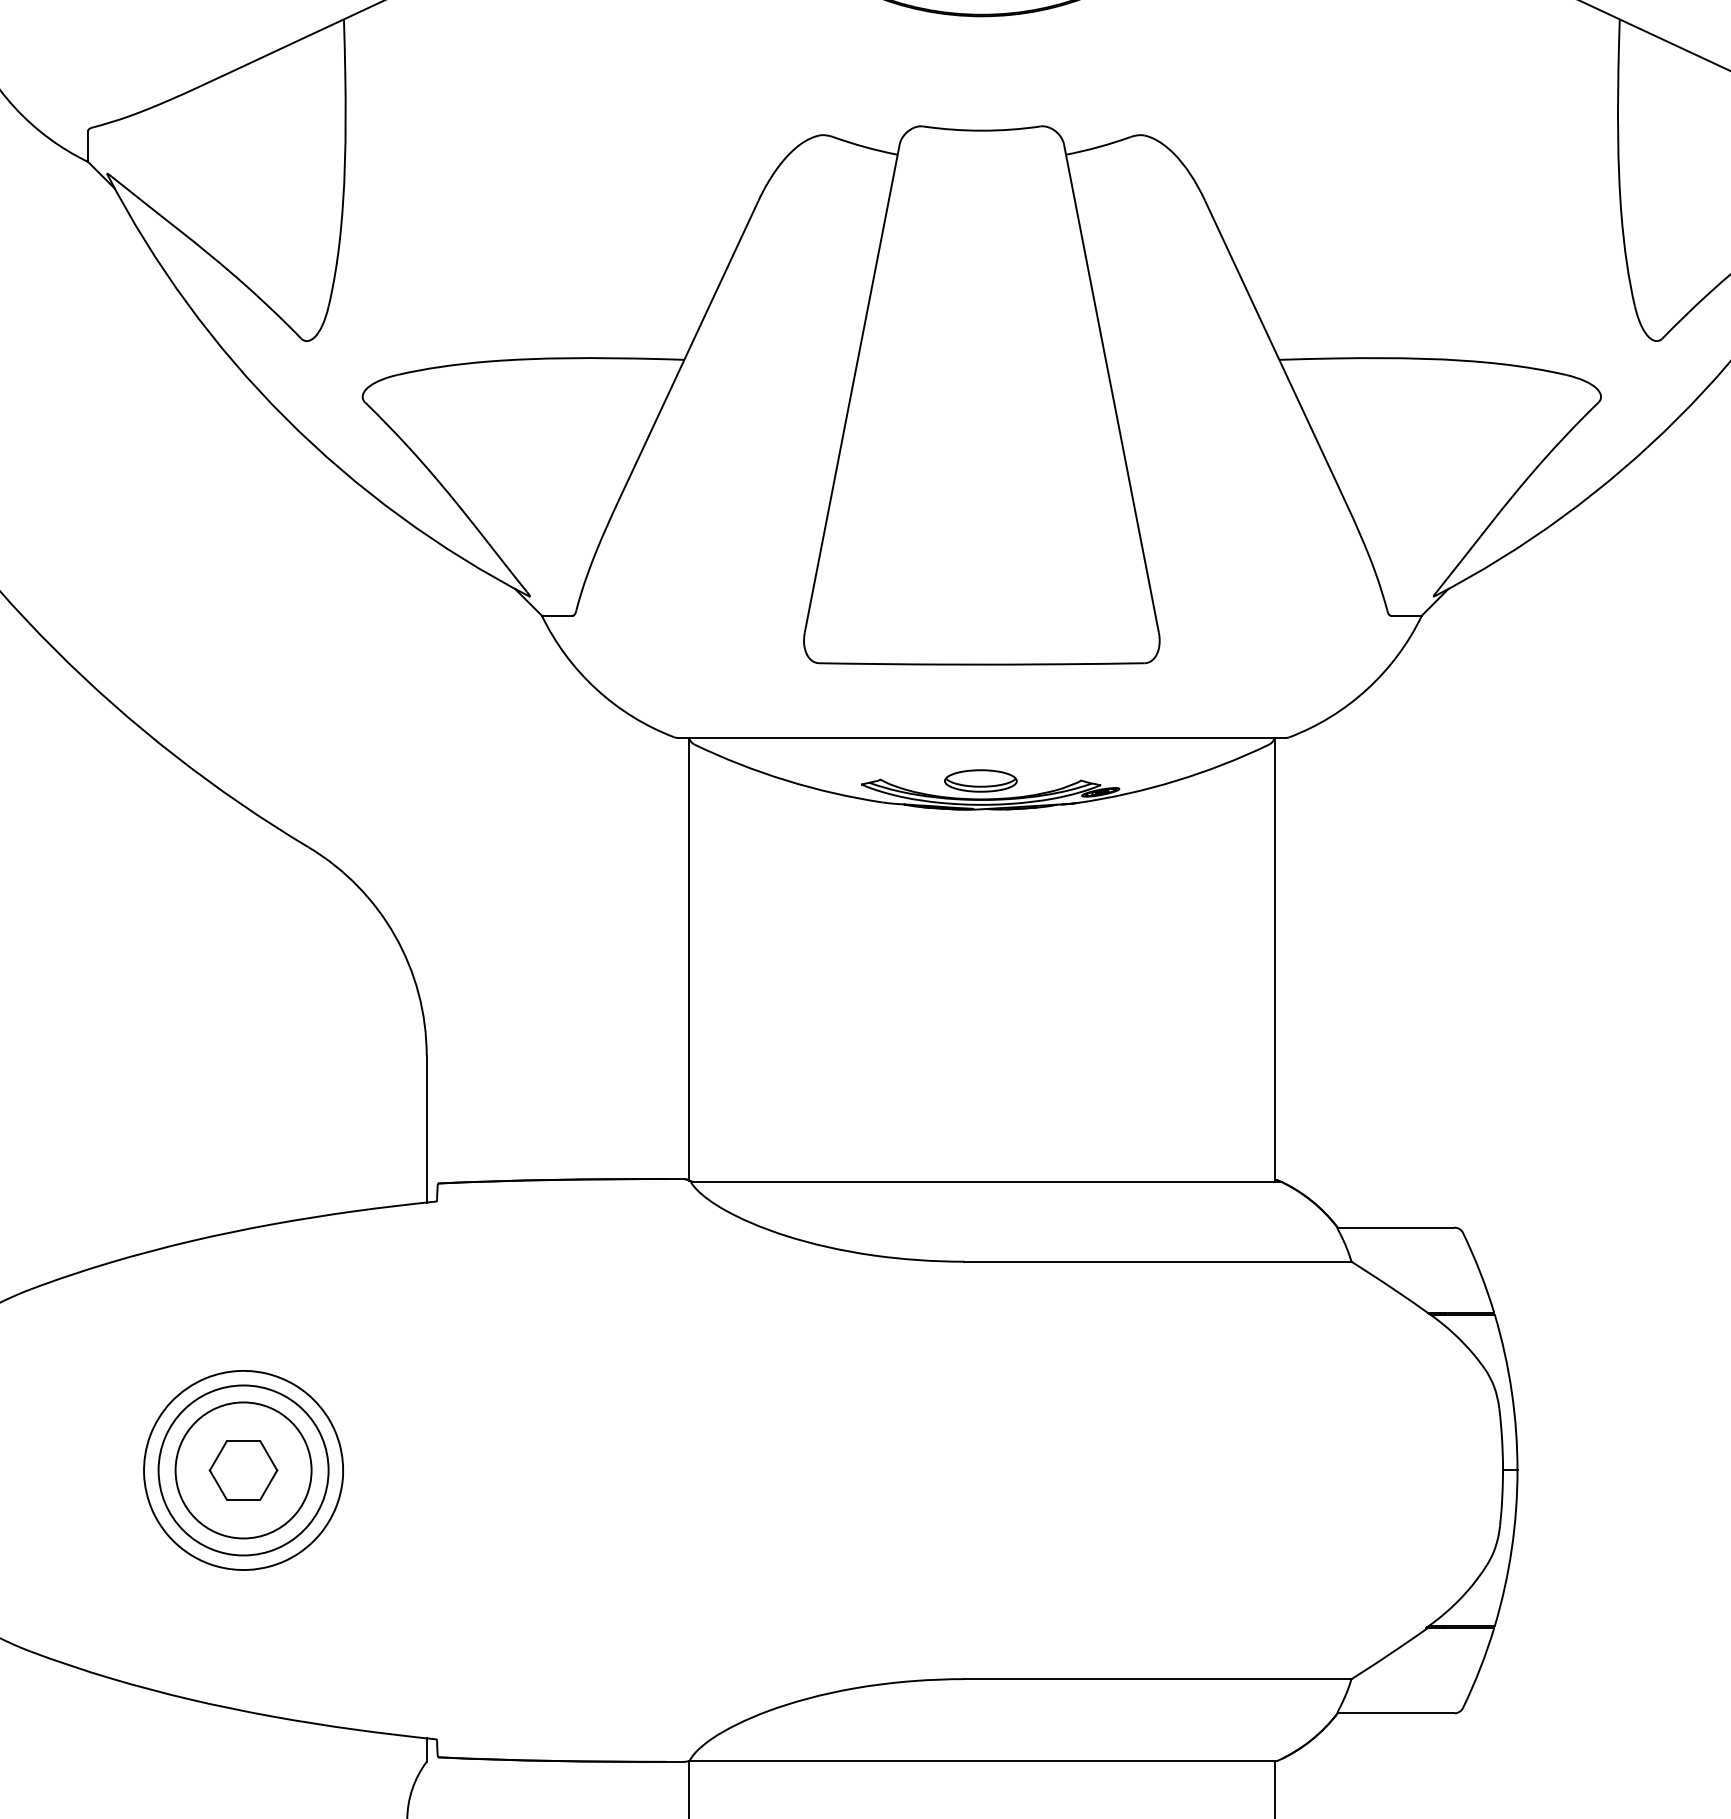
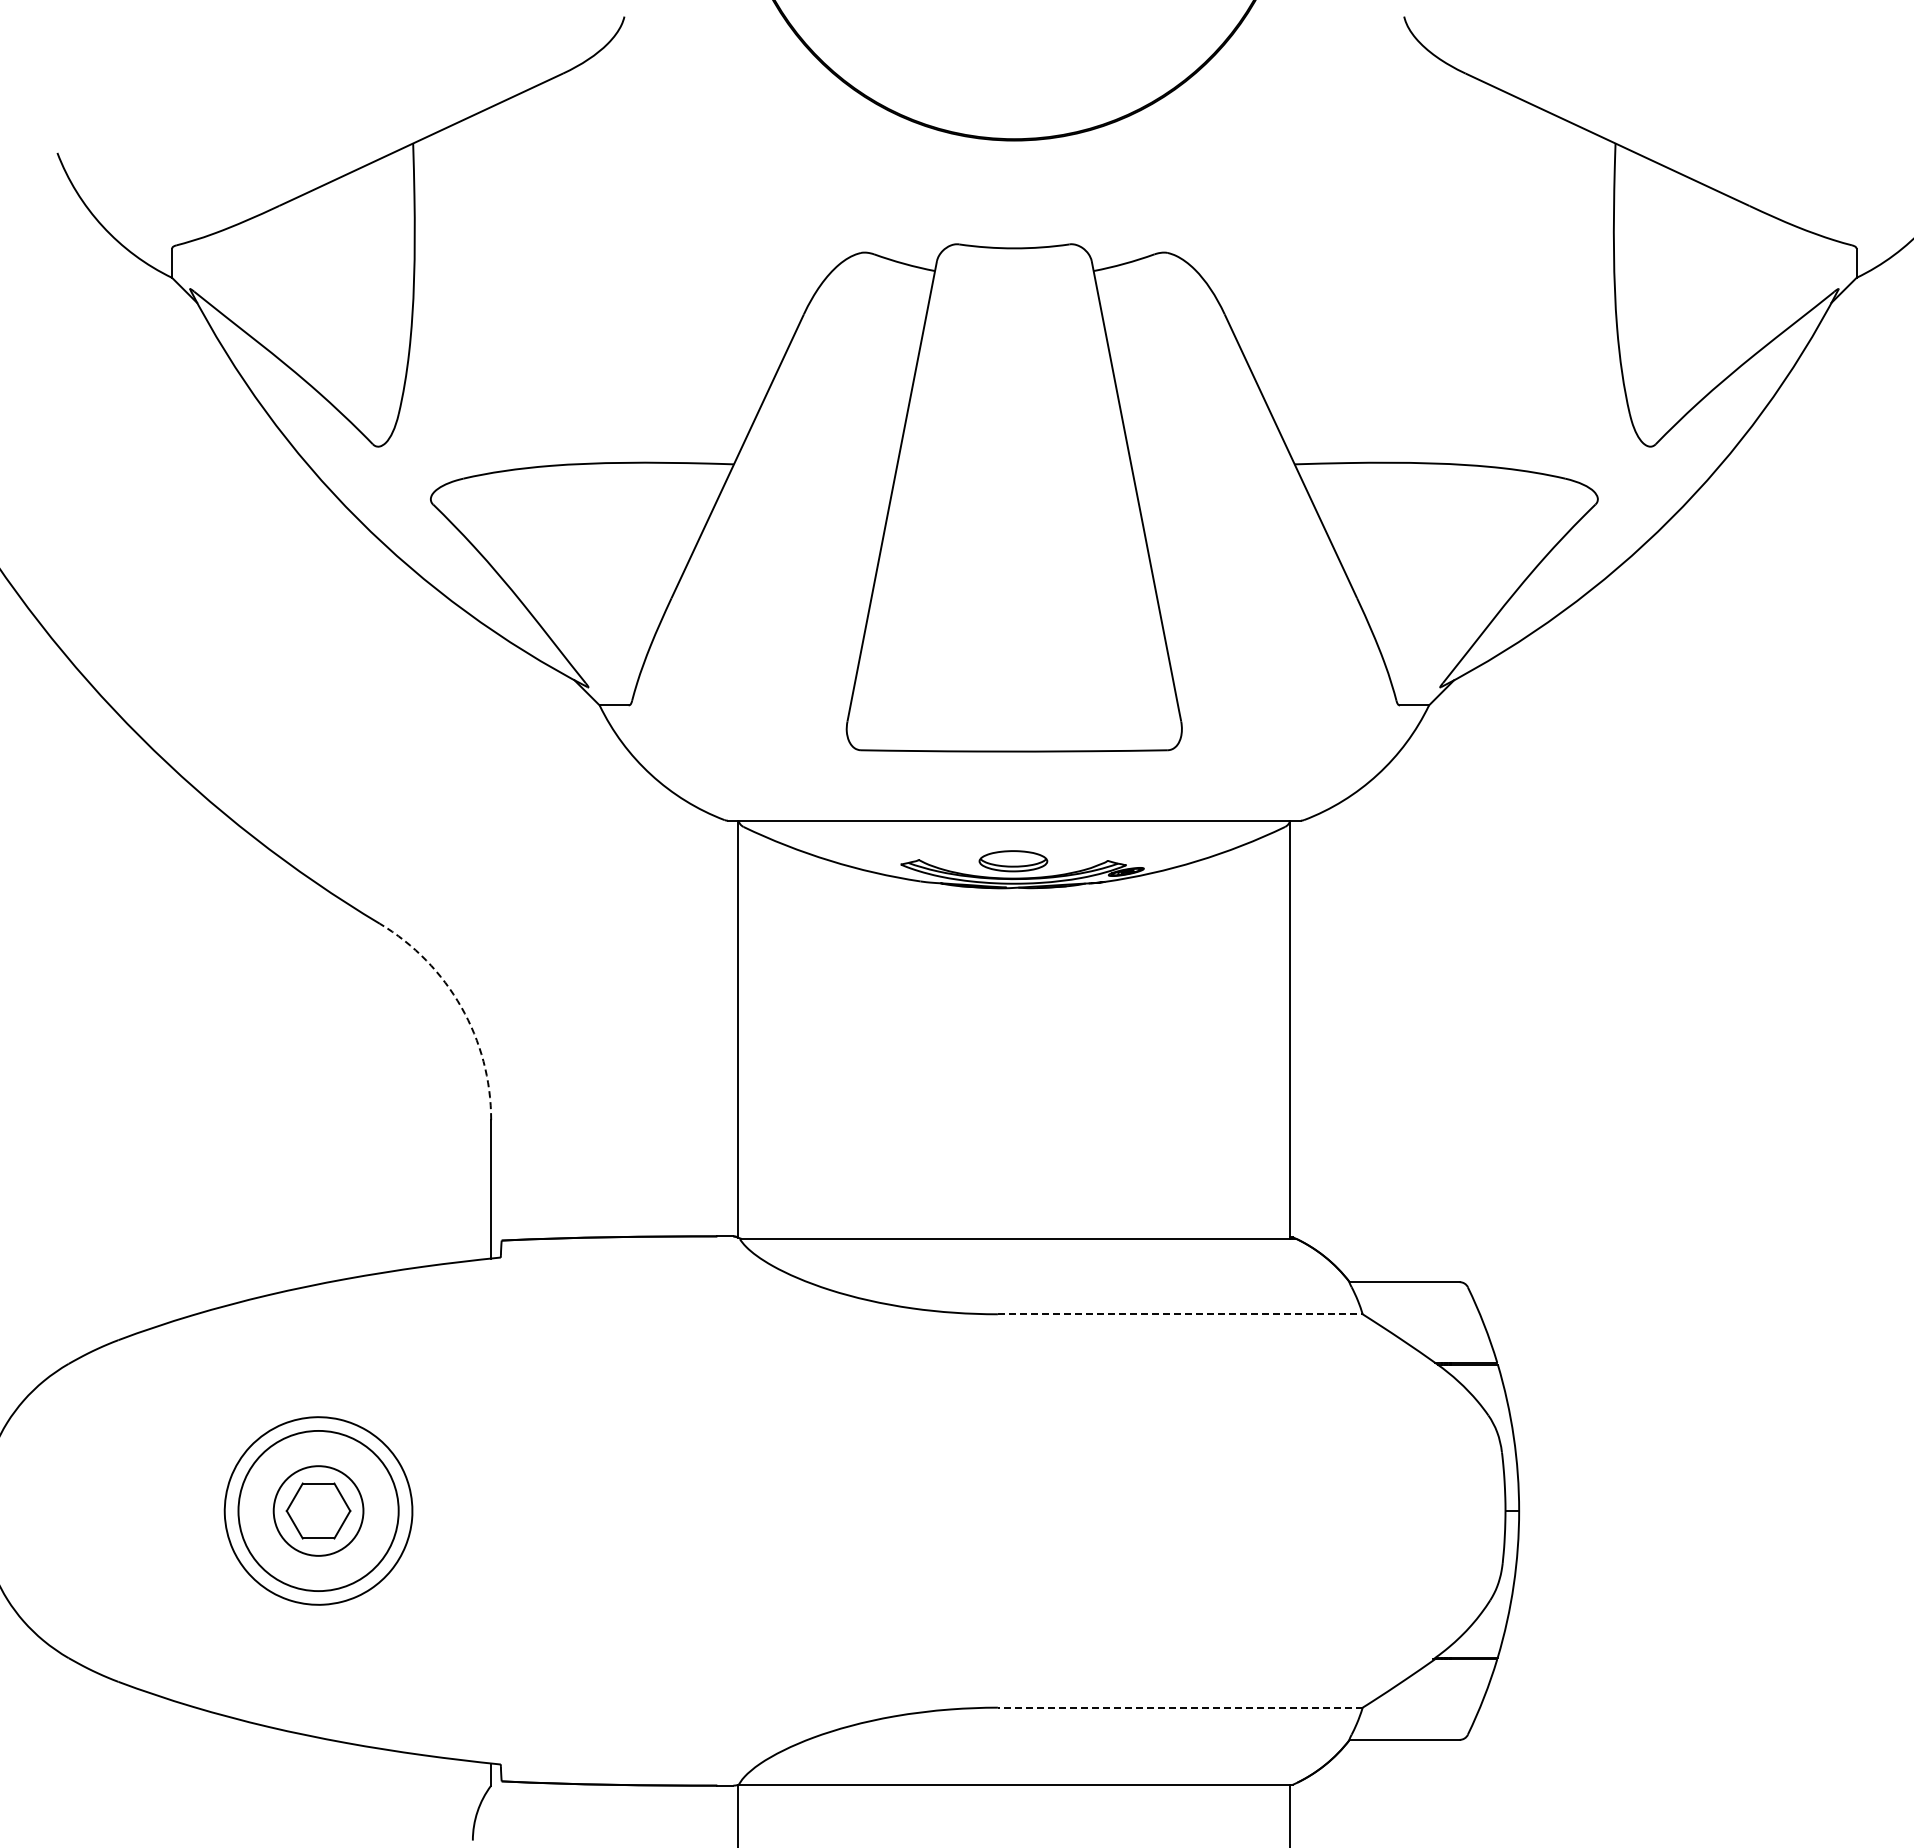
arc: (395, 936) -> (461, 1007), solid -> dashed
line: (1158, 1261) -> (1180, 1314), solid -> dashed
circle: (243, 1469) -> (318, 1510), size x0.7
line: (1157, 1678) -> (1179, 1707), solid -> dashed

